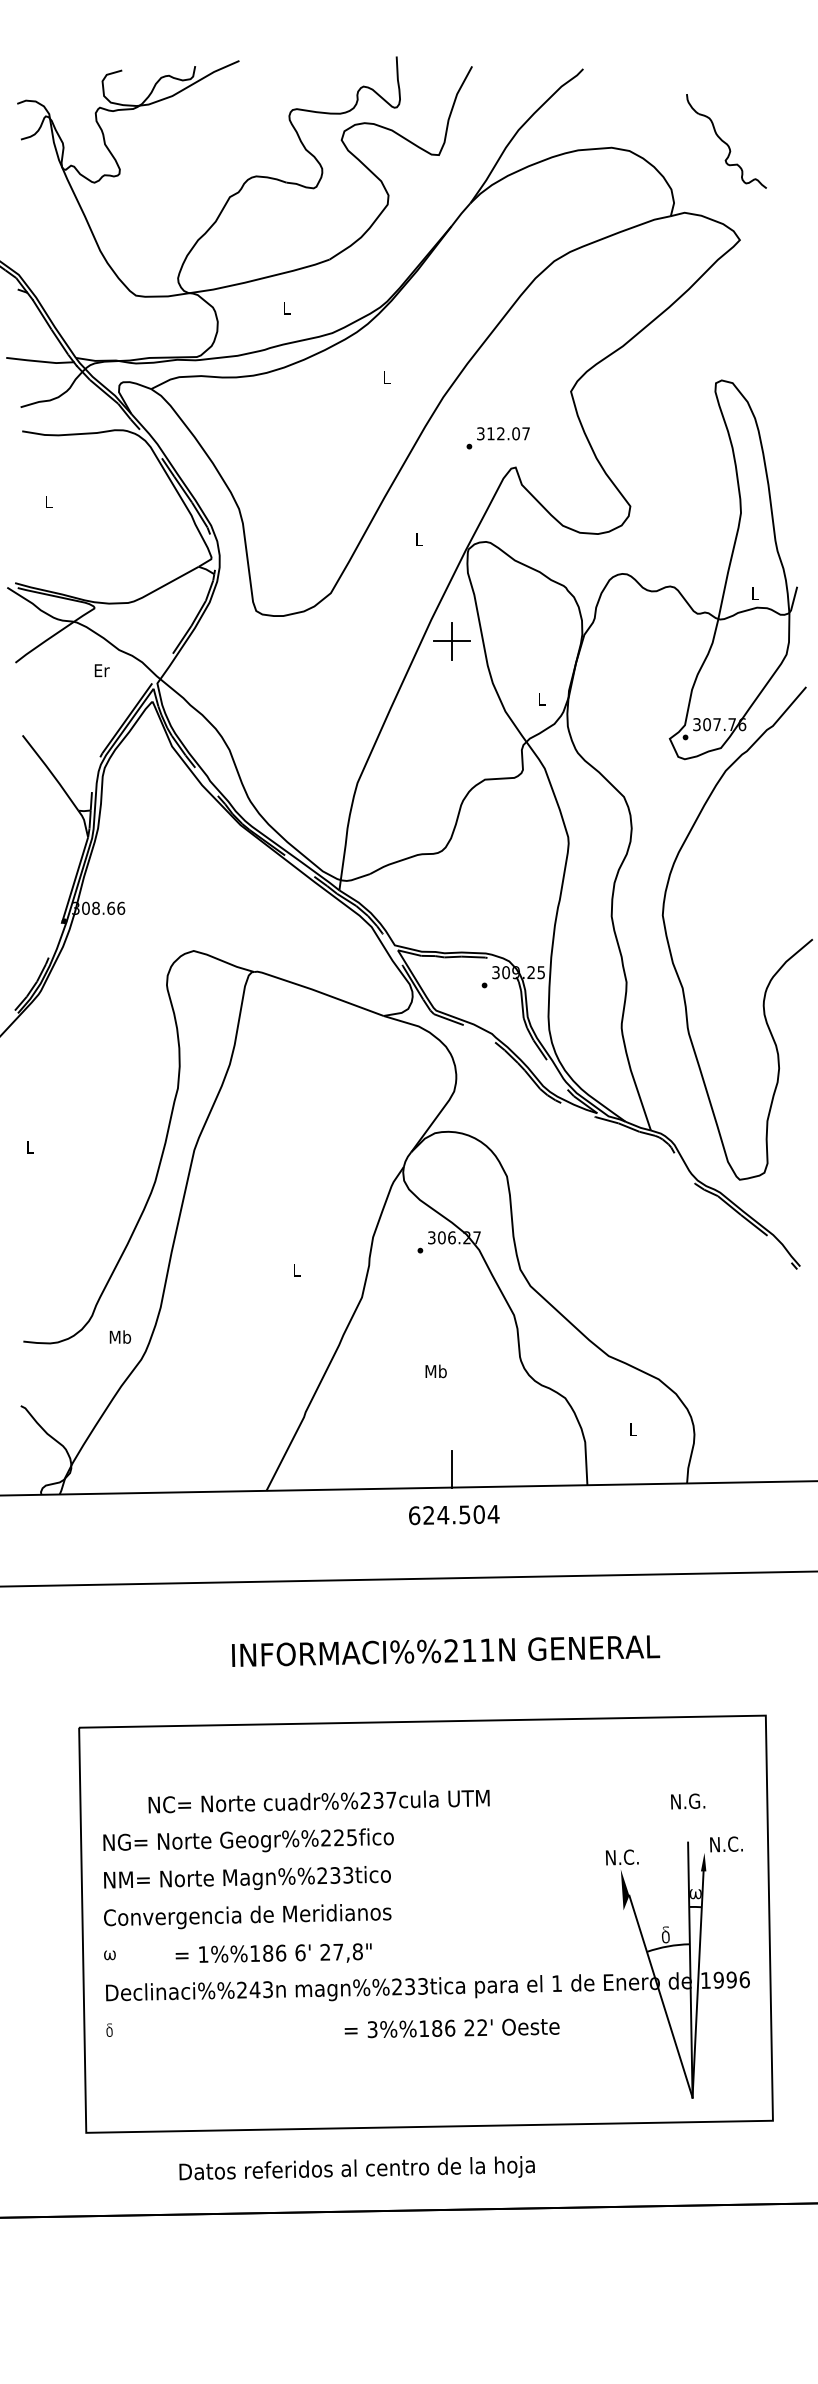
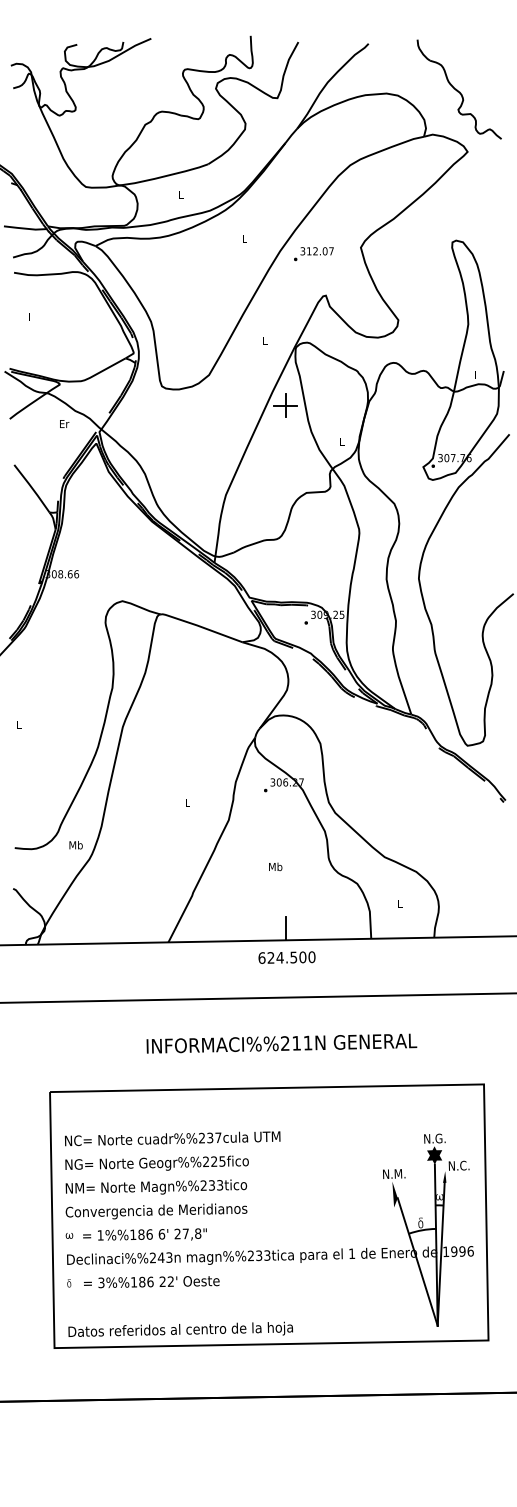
part: (725, 141) -> (458, 89), size x1.67
text: (497, 438) -> (313, 254), moved
text: (492, 1514) -> (311, 957), 624.504 -> 624.500
text: (318, 1801) -> (172, 1138), moved
fill: (687, 1828) -> (434, 1155), added
text: (632, 1856) -> (399, 1173), N.C. -> N.M.
text: (272, 1953) -> (144, 1234), moved
text: (451, 2029) -> (151, 1282), moved
text: (356, 2166) -> (180, 1328), moved

